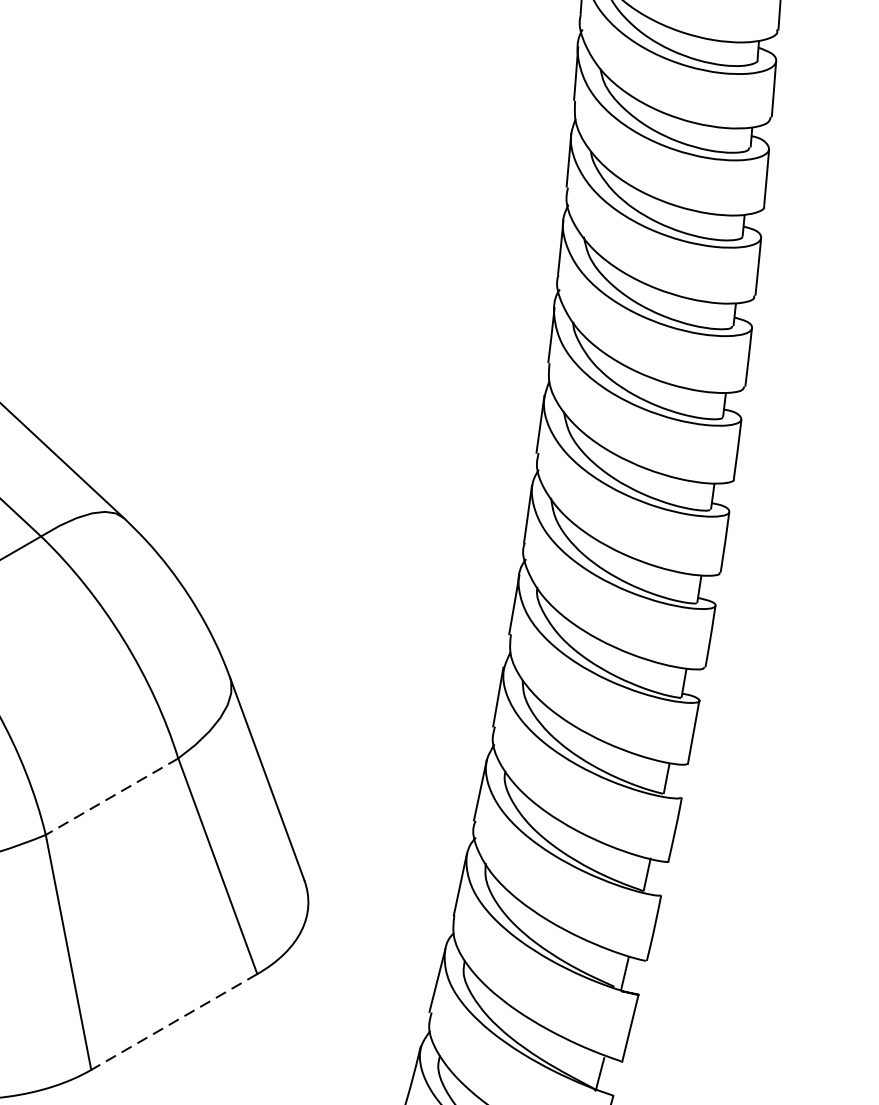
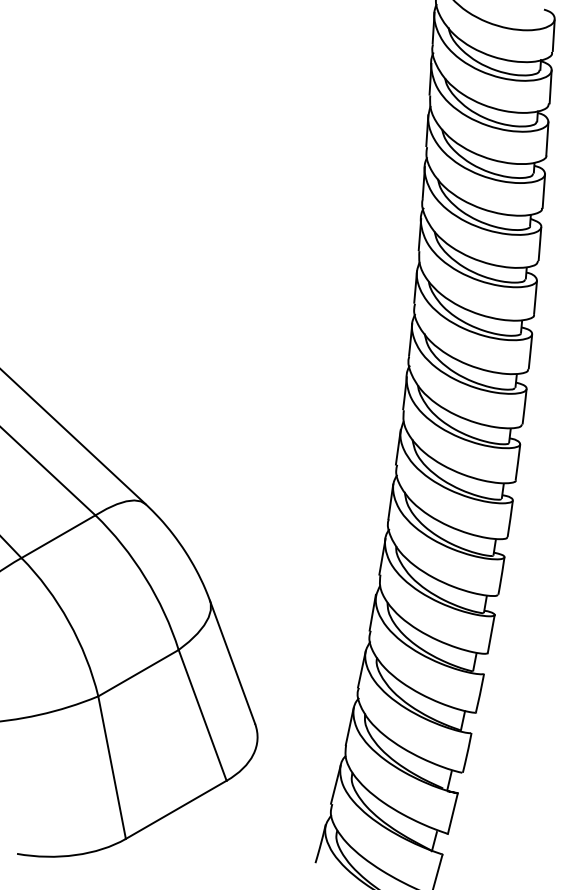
line: (112, 797) -> (138, 673), dashed -> solid
line: (173, 1023) -> (175, 810), dashed -> solid

